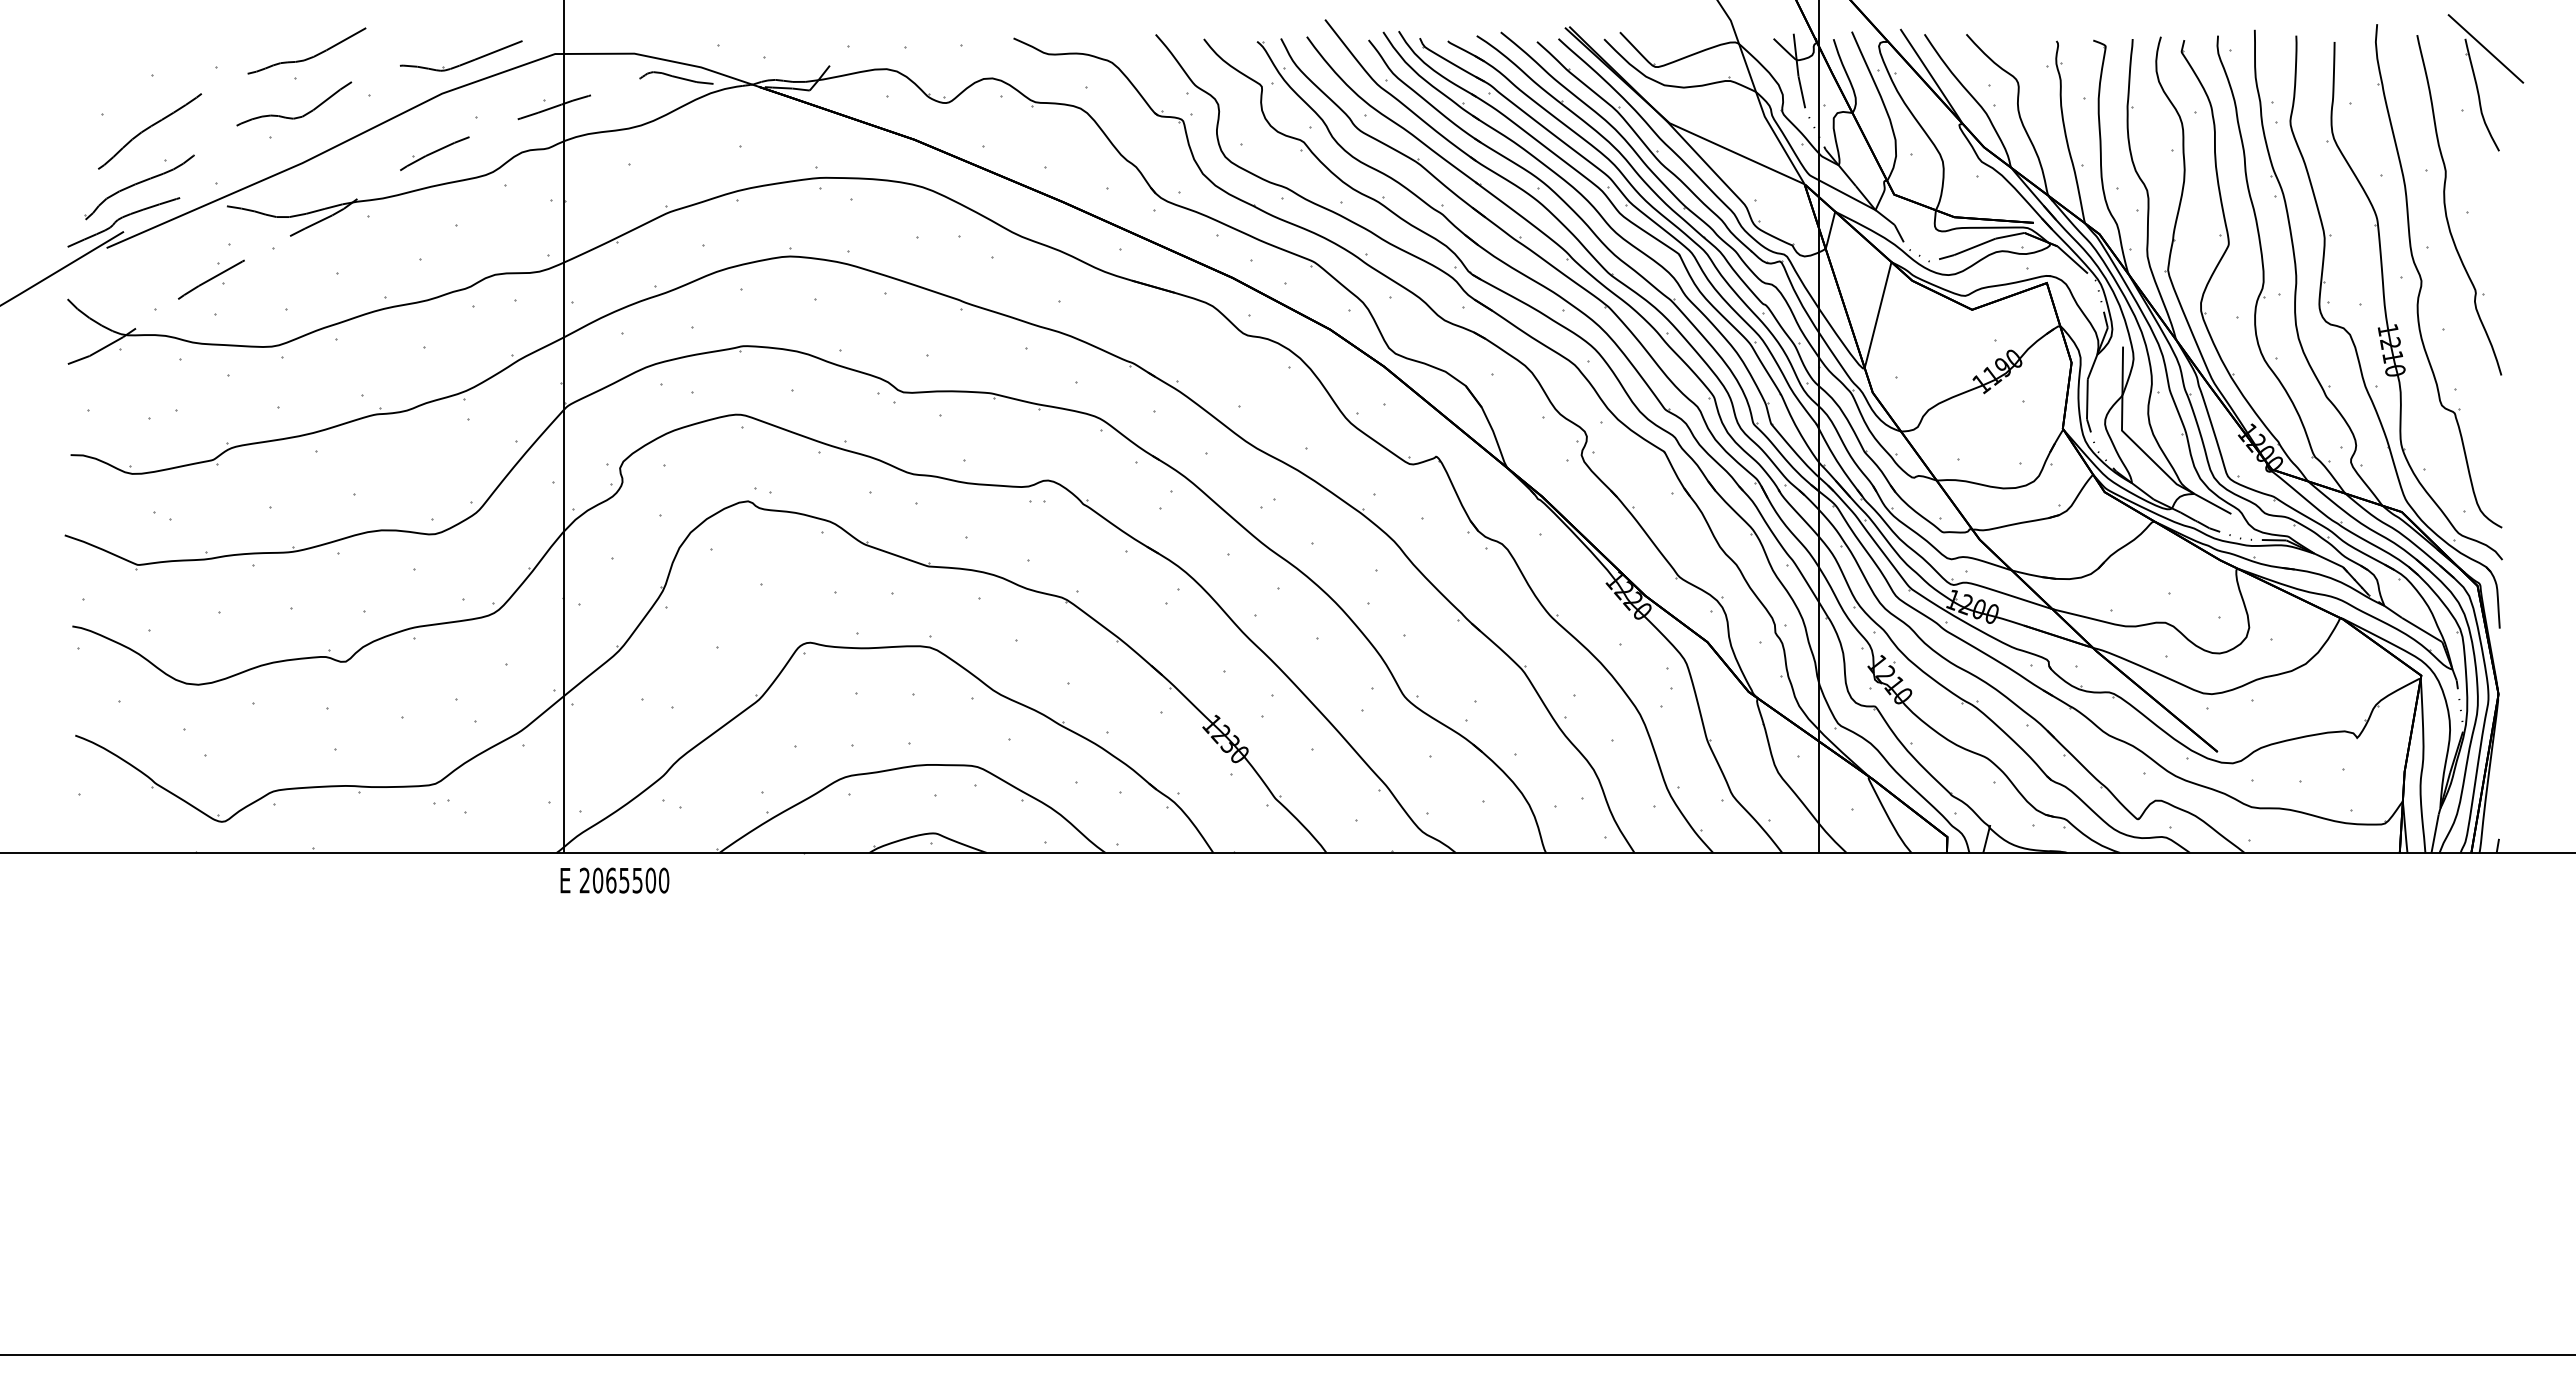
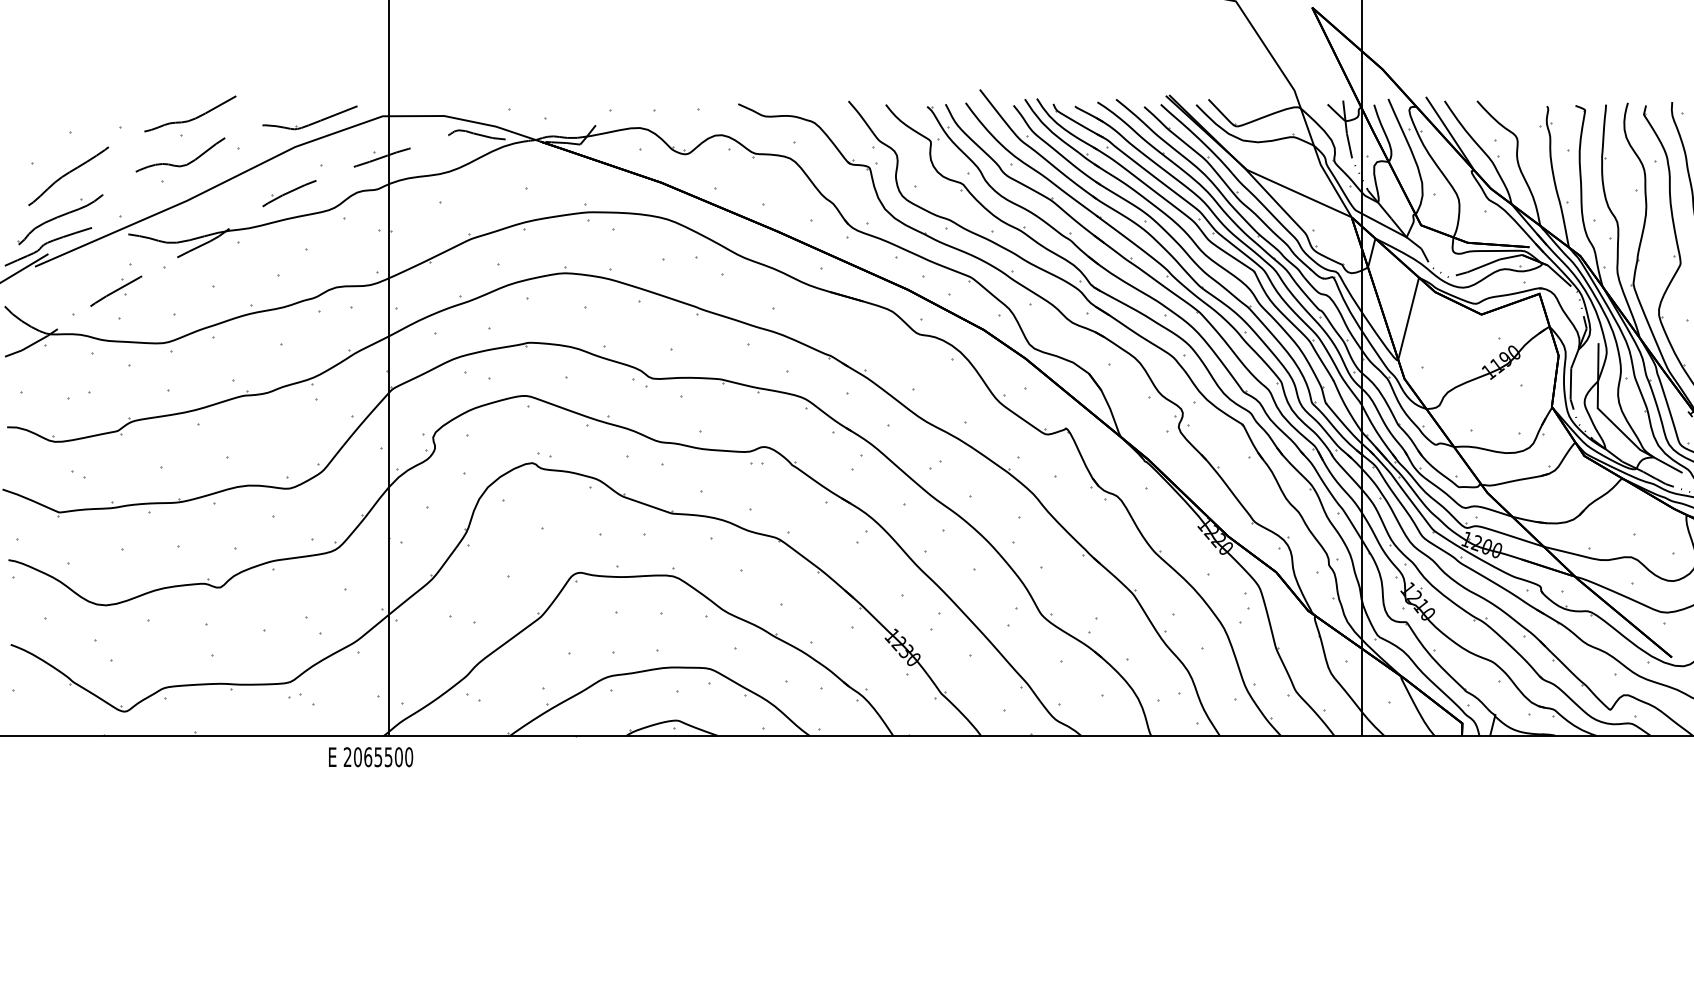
text: (614, 880) -> (370, 757), moved

